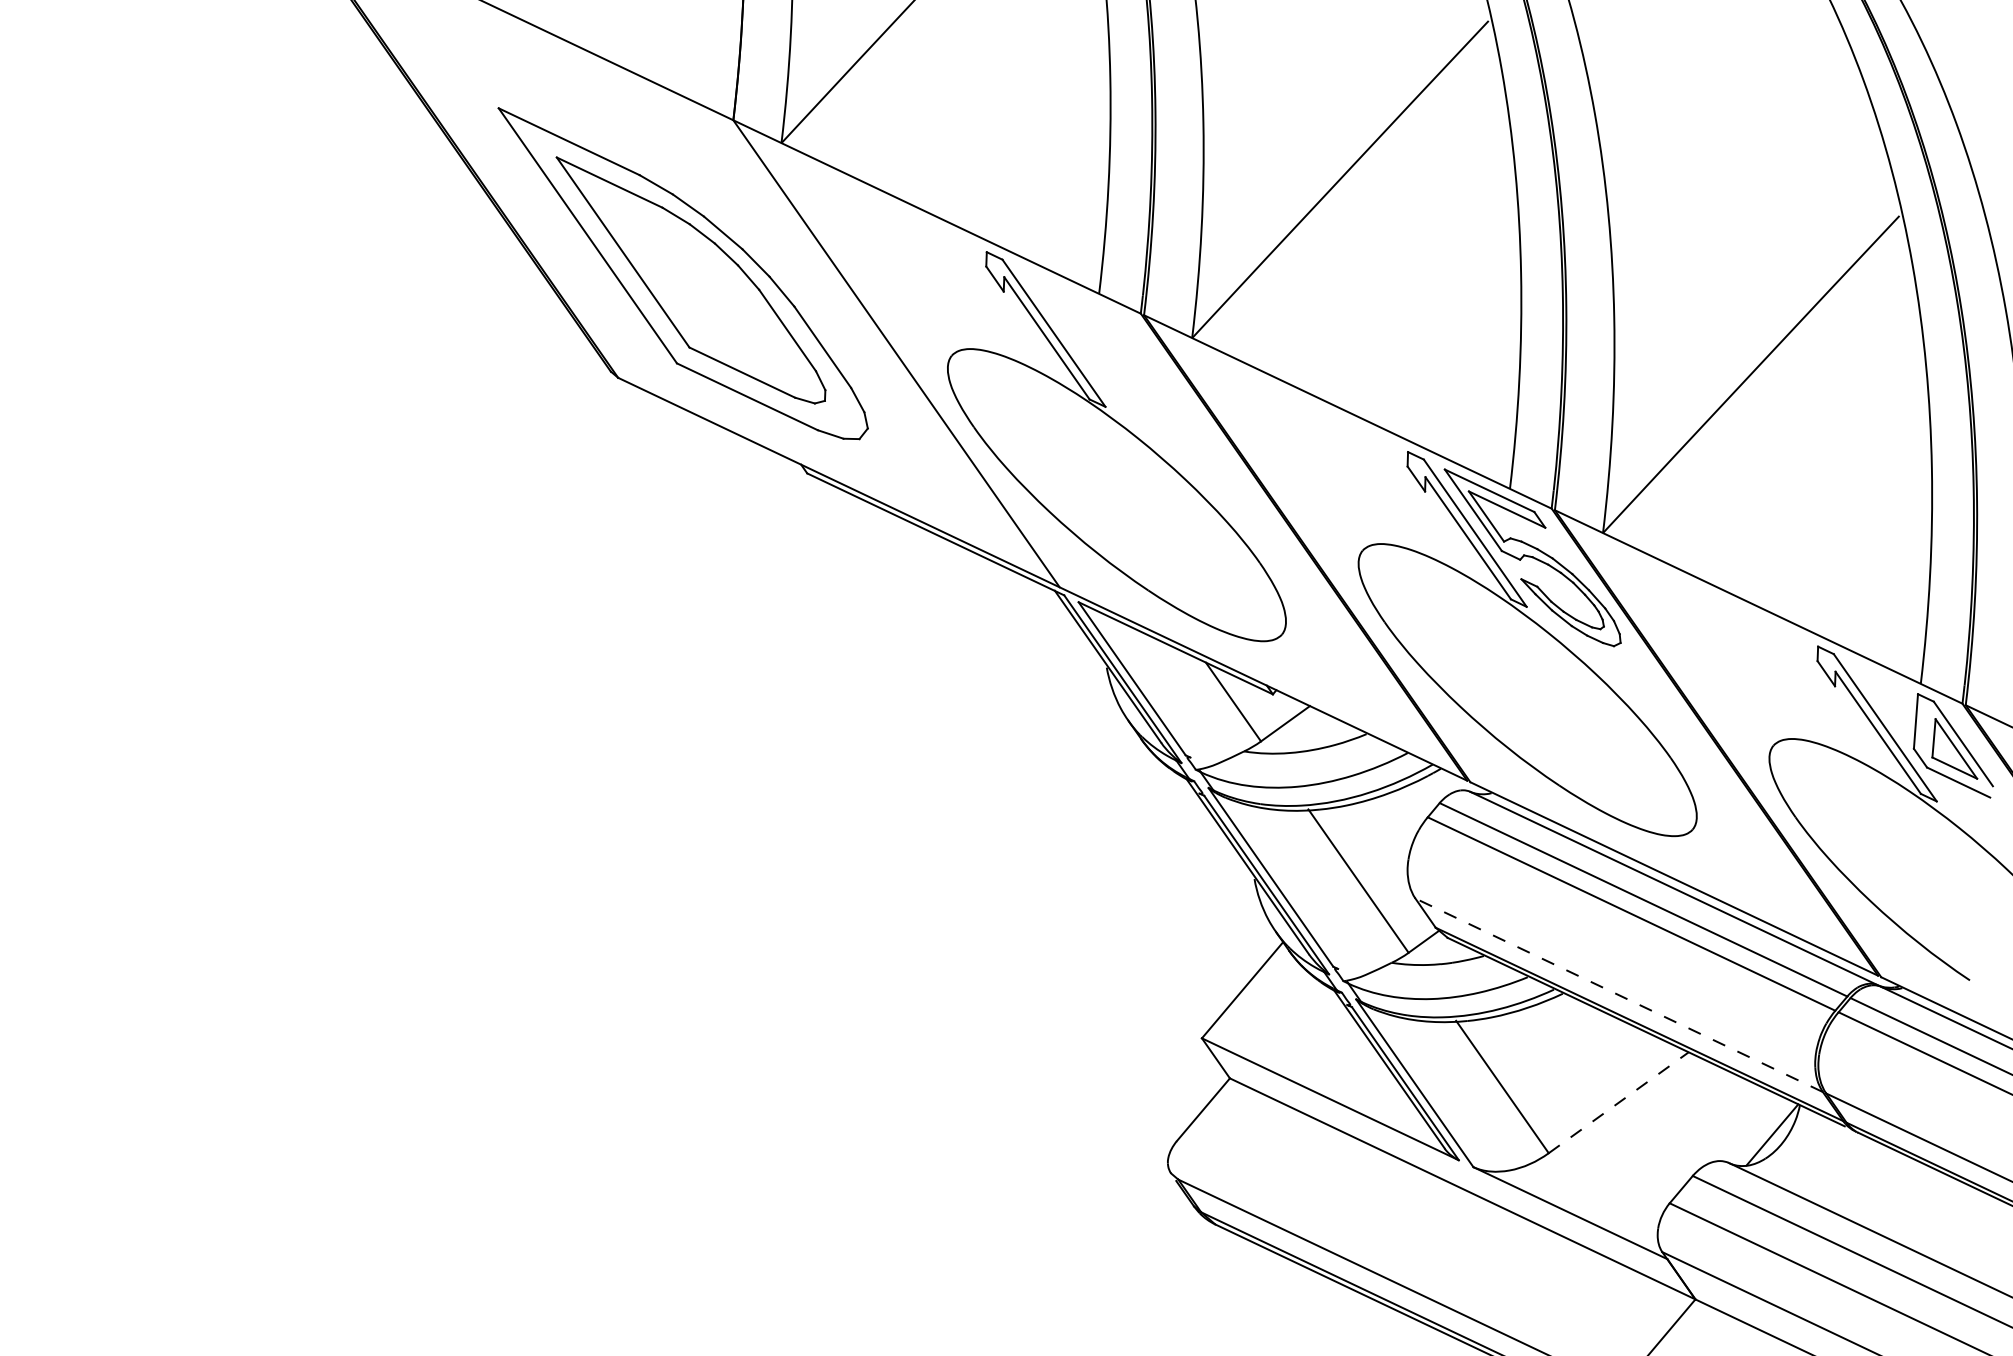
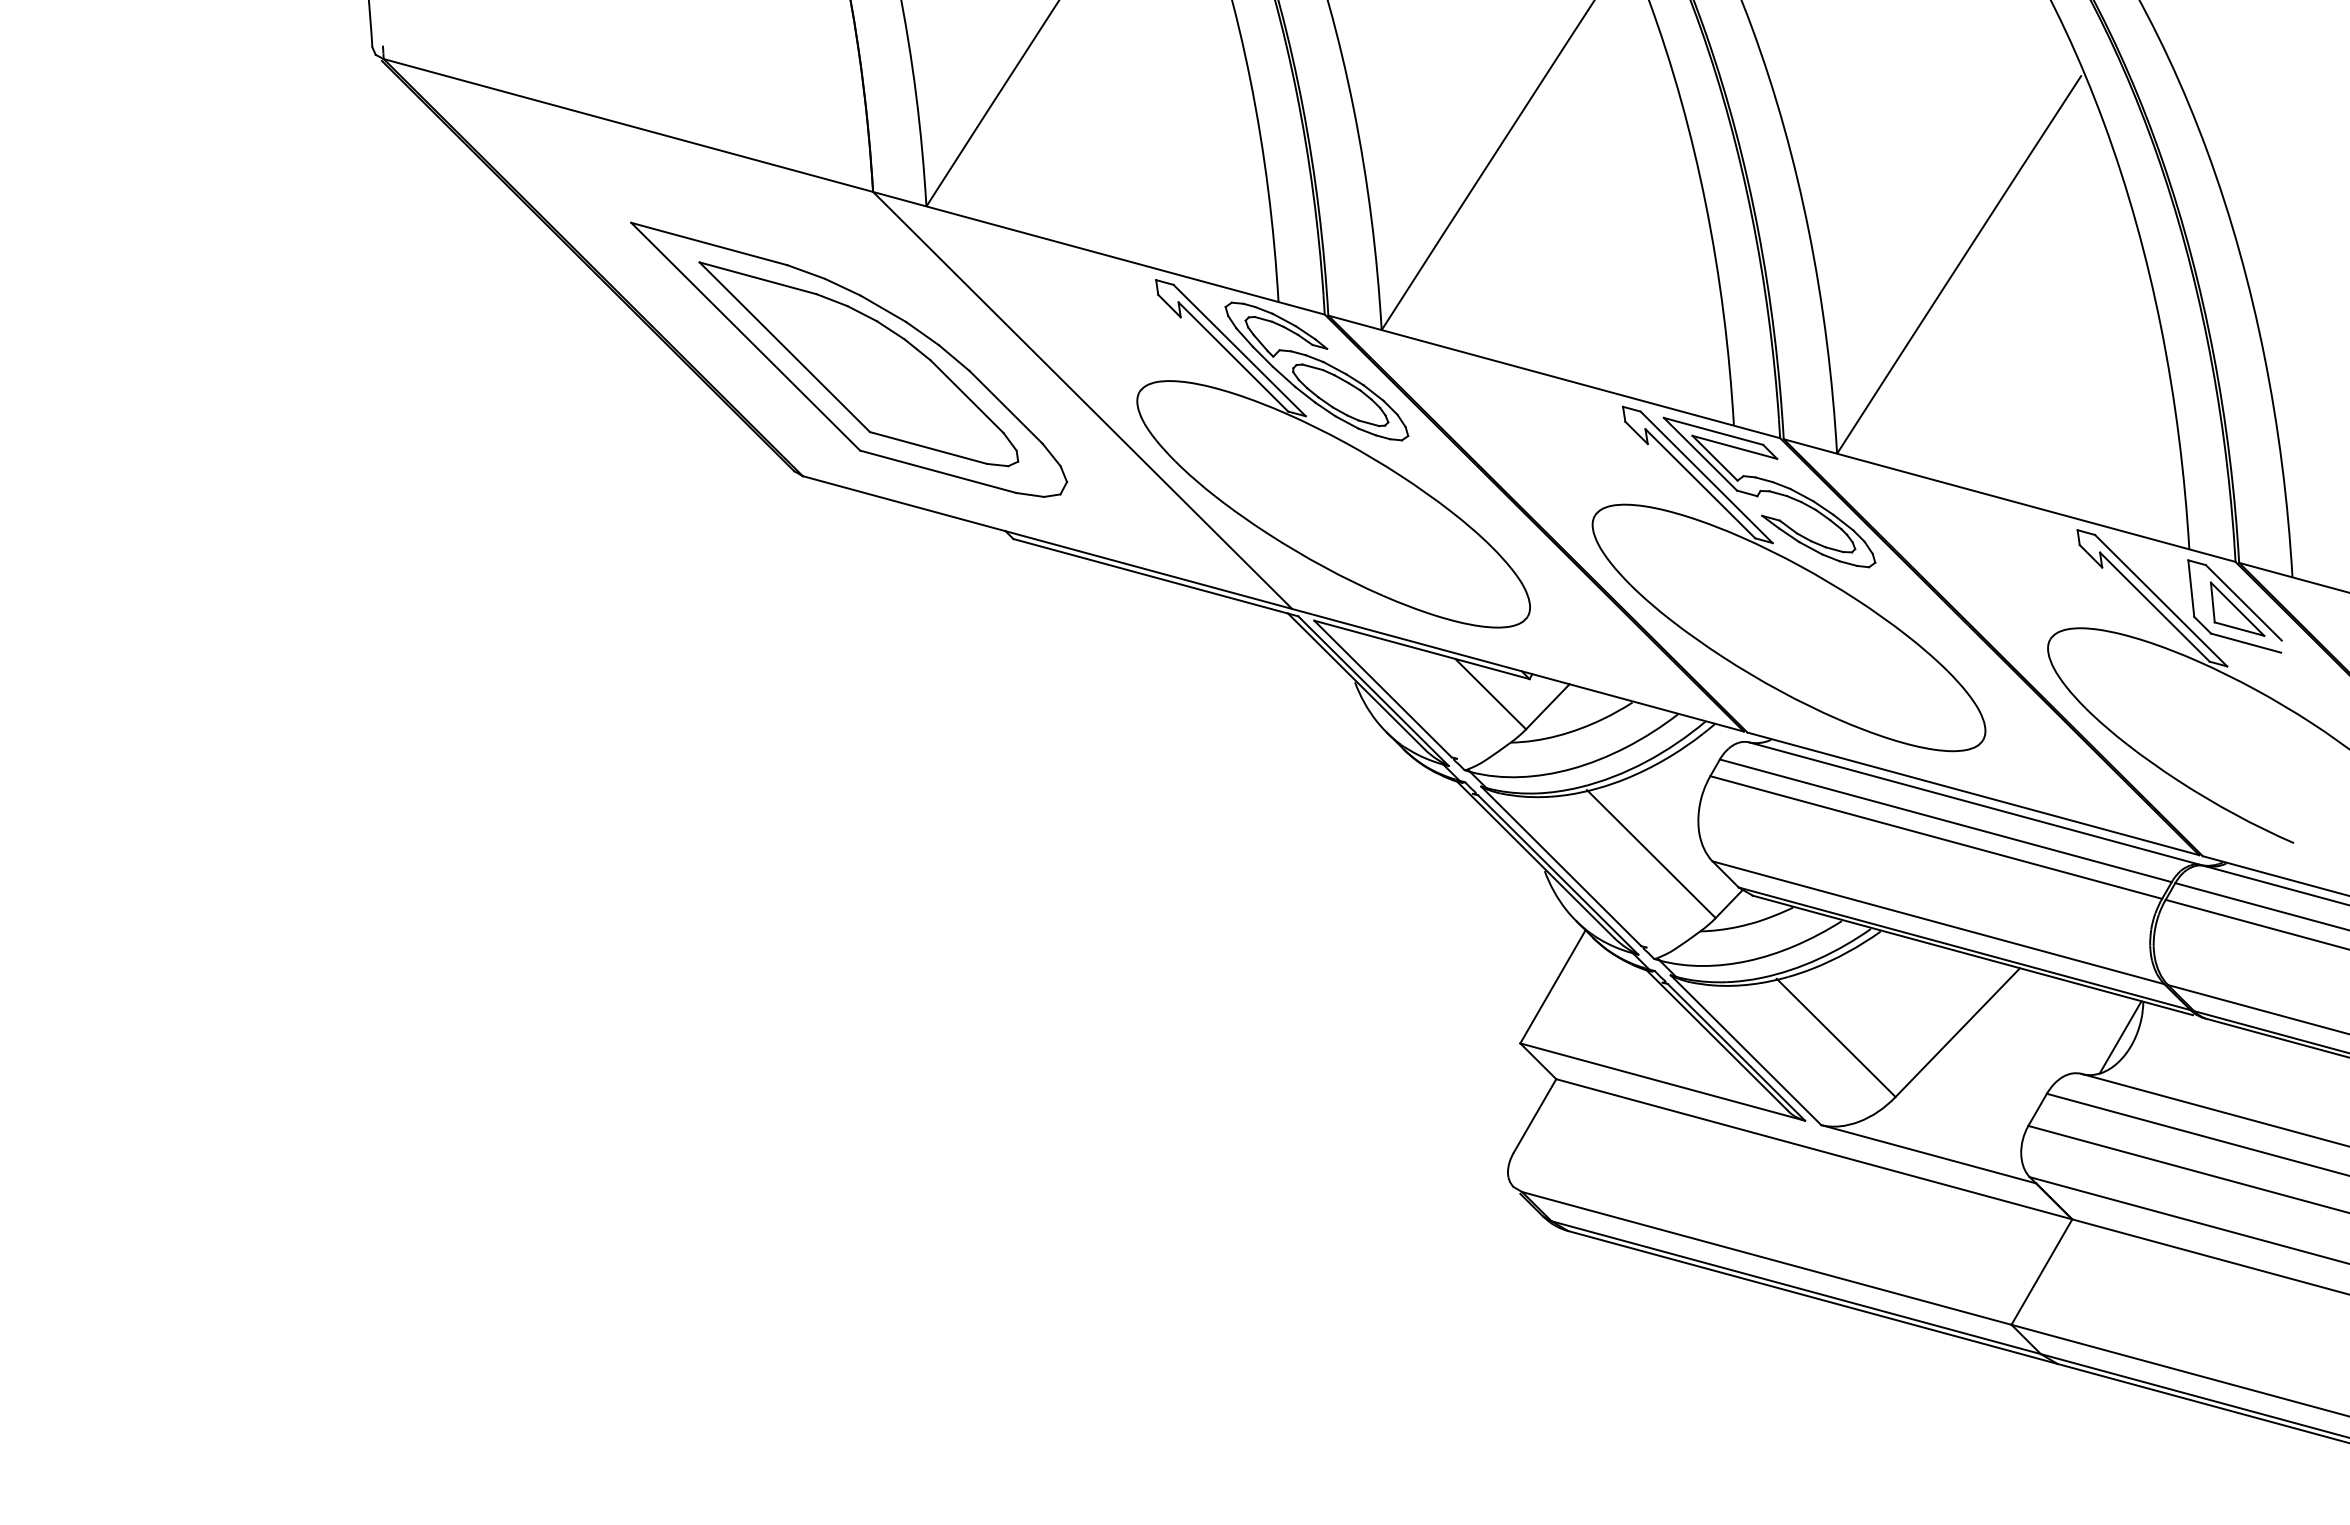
part: (1123, 366) -> (1316, 371), added
line: (1619, 995) -> (1938, 922), dashed -> solid
line: (1619, 1102) -> (1958, 1032), dashed -> solid

